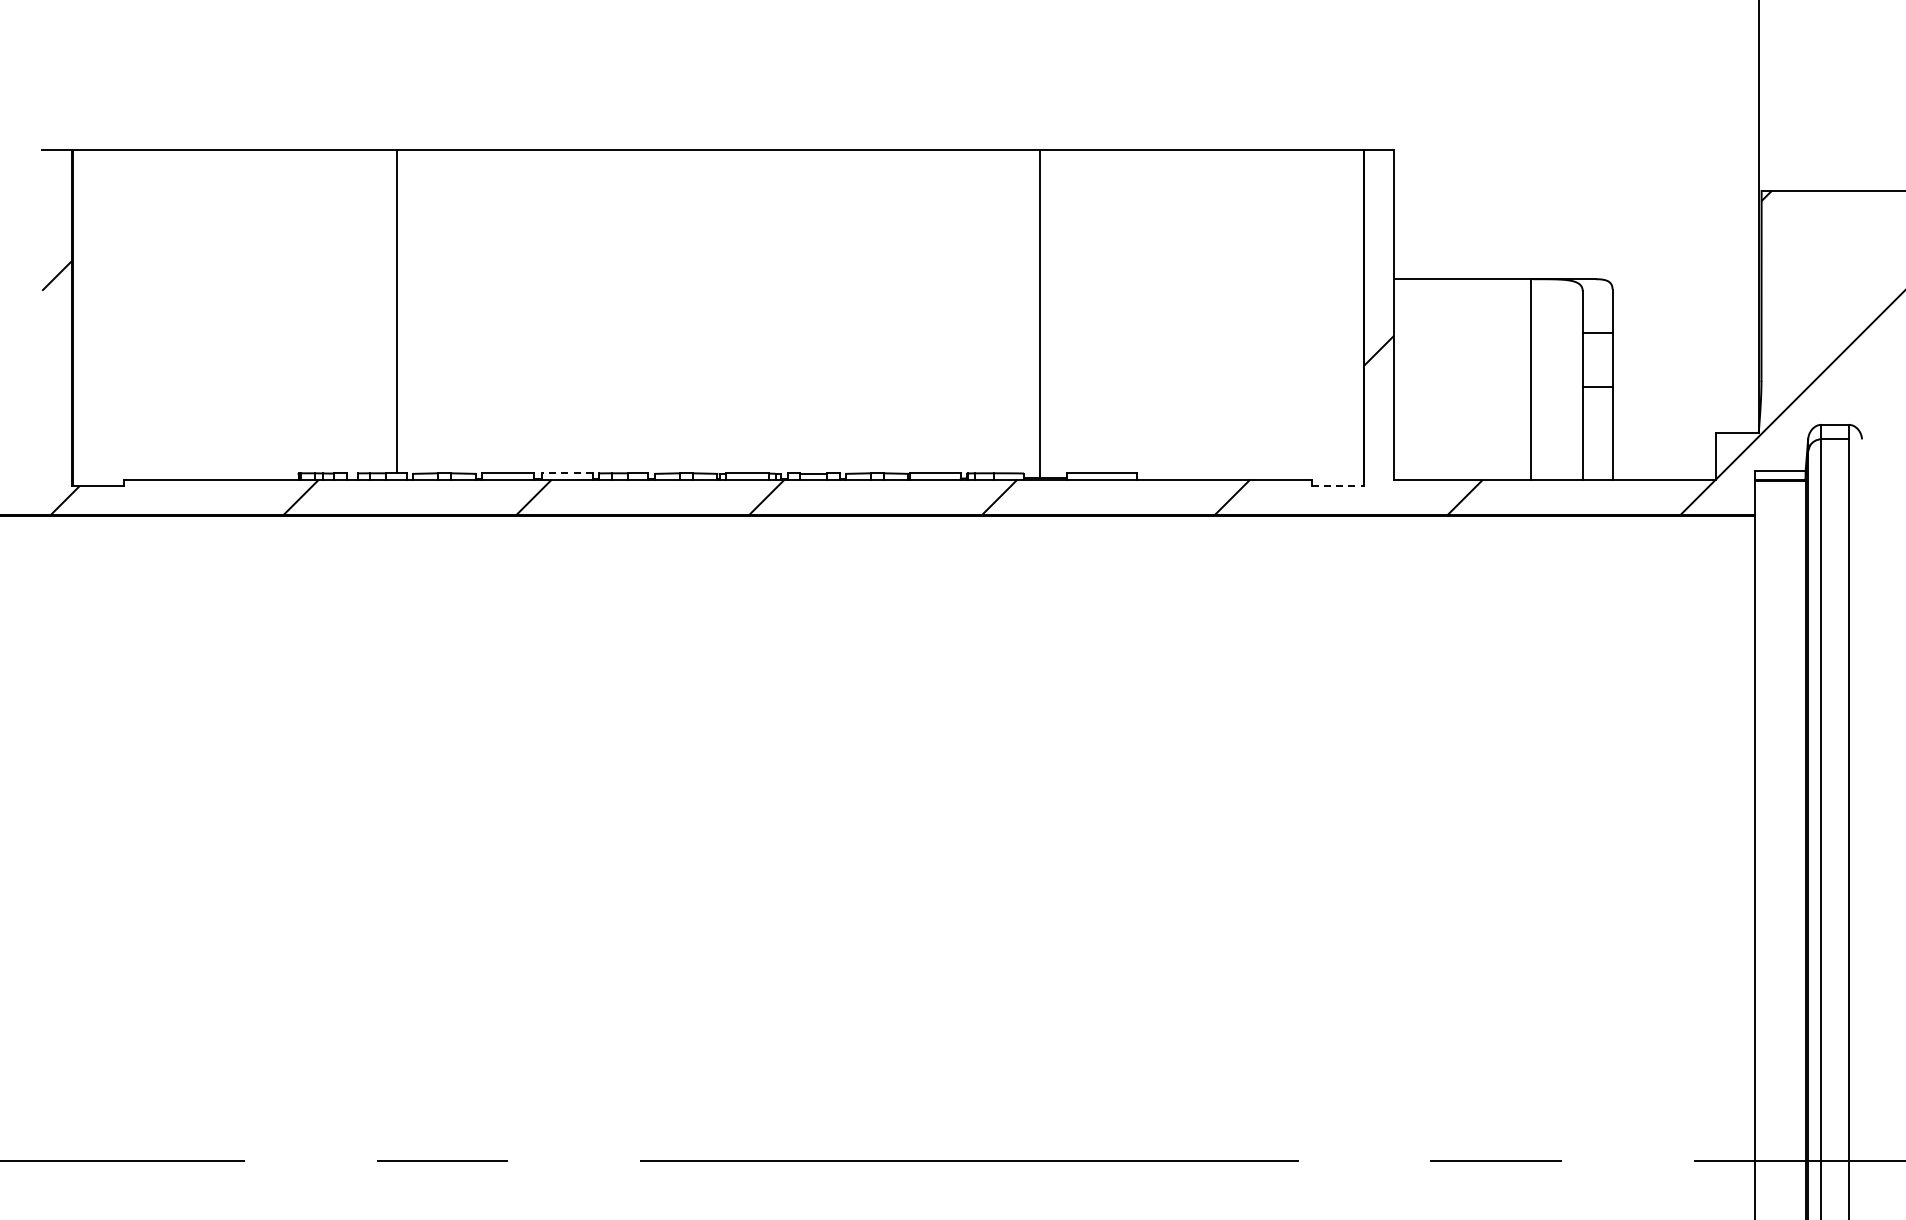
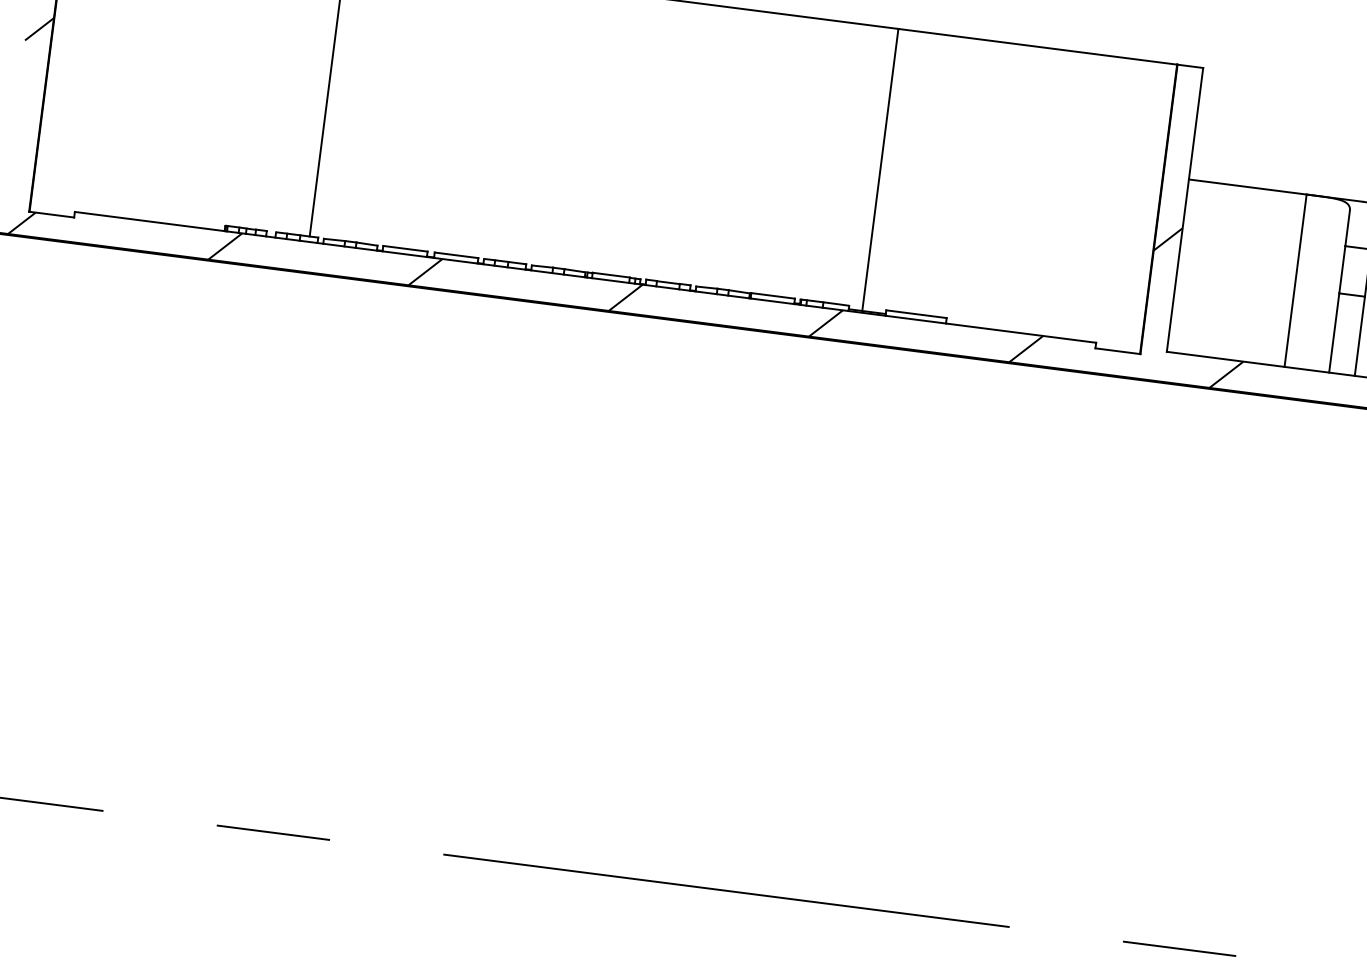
line: (566, 473) -> (455, 255), dashed -> solid
line: (1338, 486) -> (1118, 351), dashed -> solid

